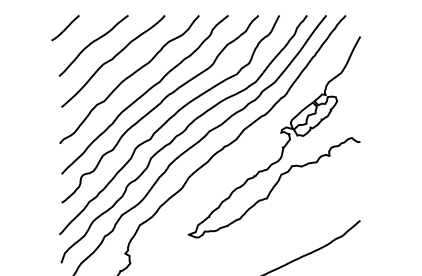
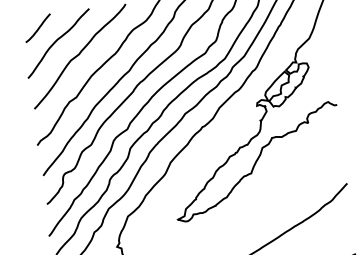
line: (65, 28) -> (38, 28), moved

